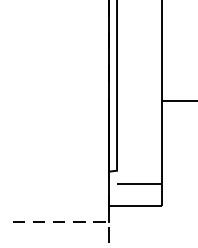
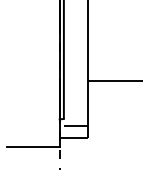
line: (61, 220) -> (33, 146), dashed -> solid

